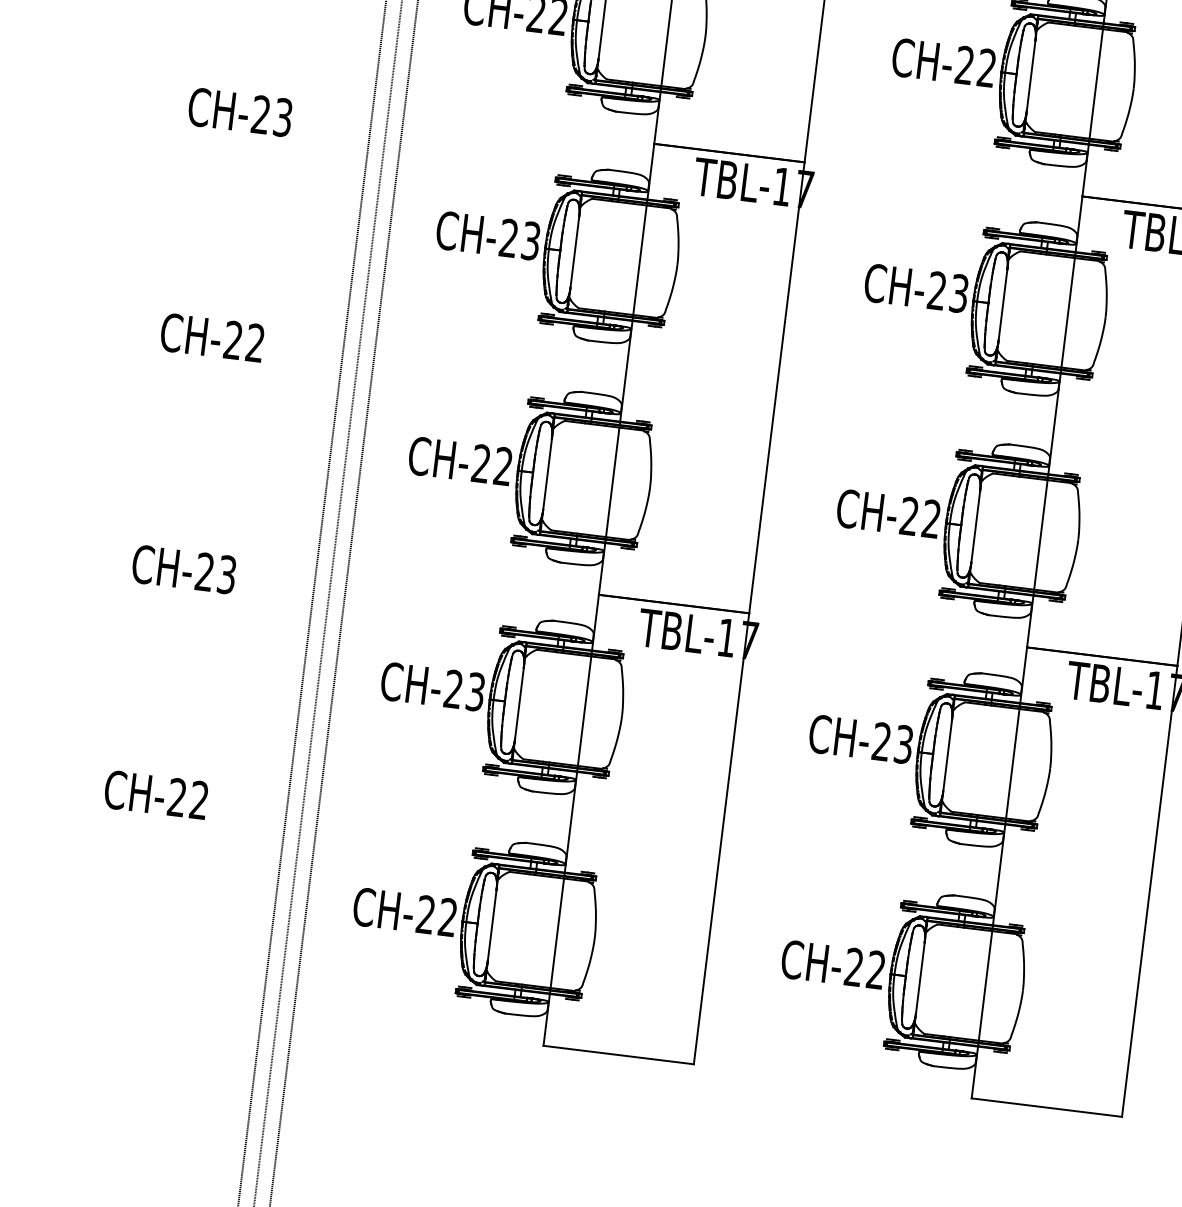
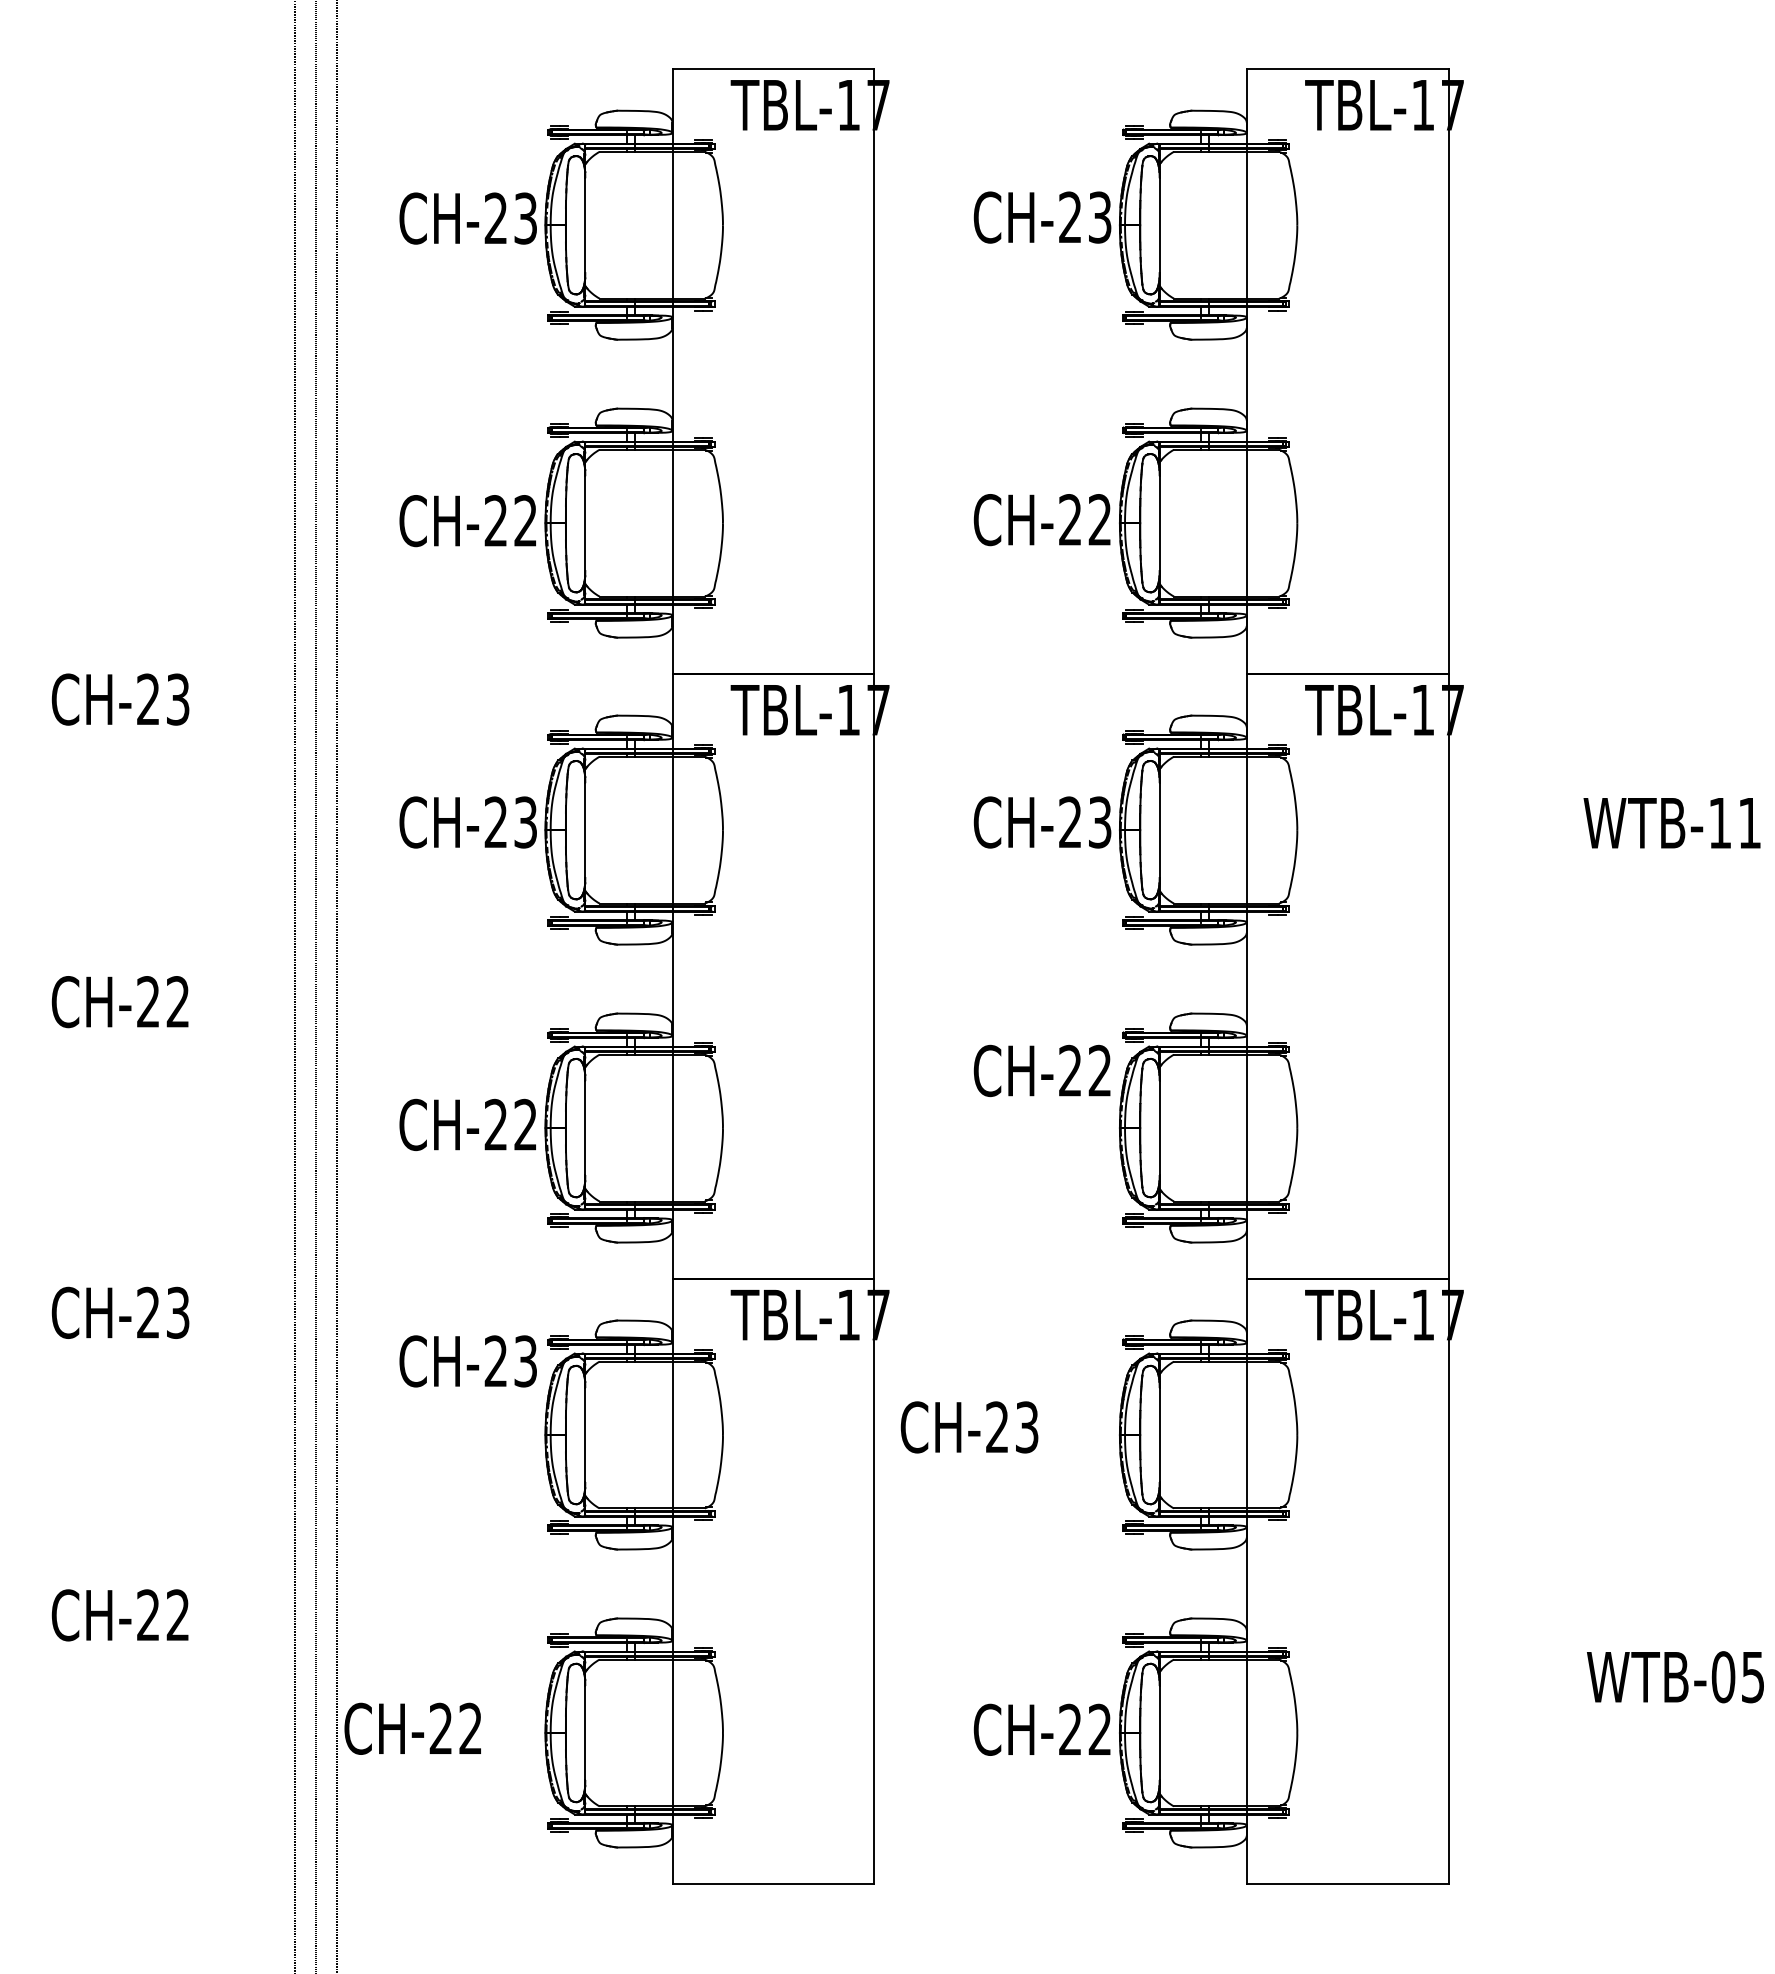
text: (887, 513) -> (1041, 1070), moved
text: (432, 686) -> (467, 1361), moved
text: (860, 739) -> (969, 1427), moved
text: (404, 911) -> (412, 1728), moved

